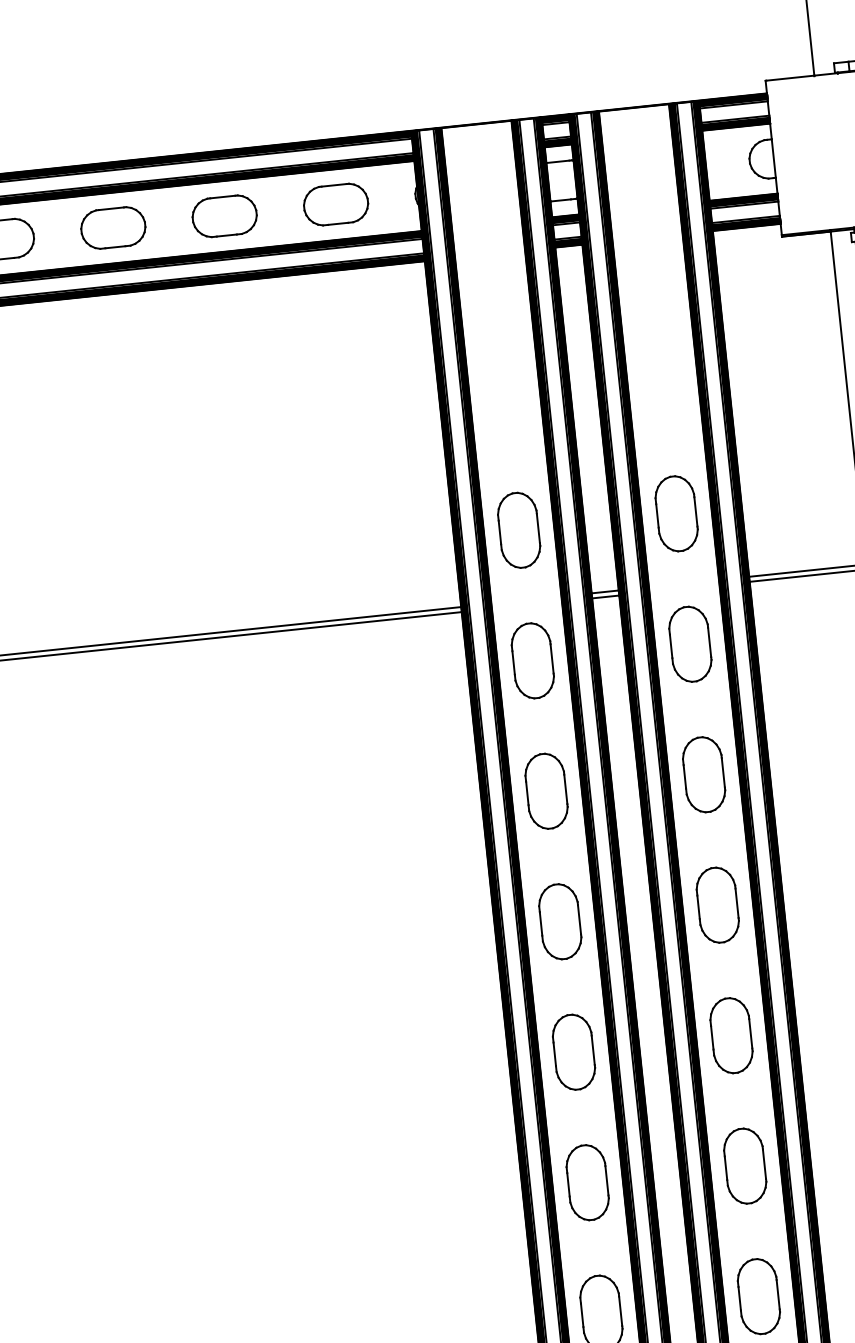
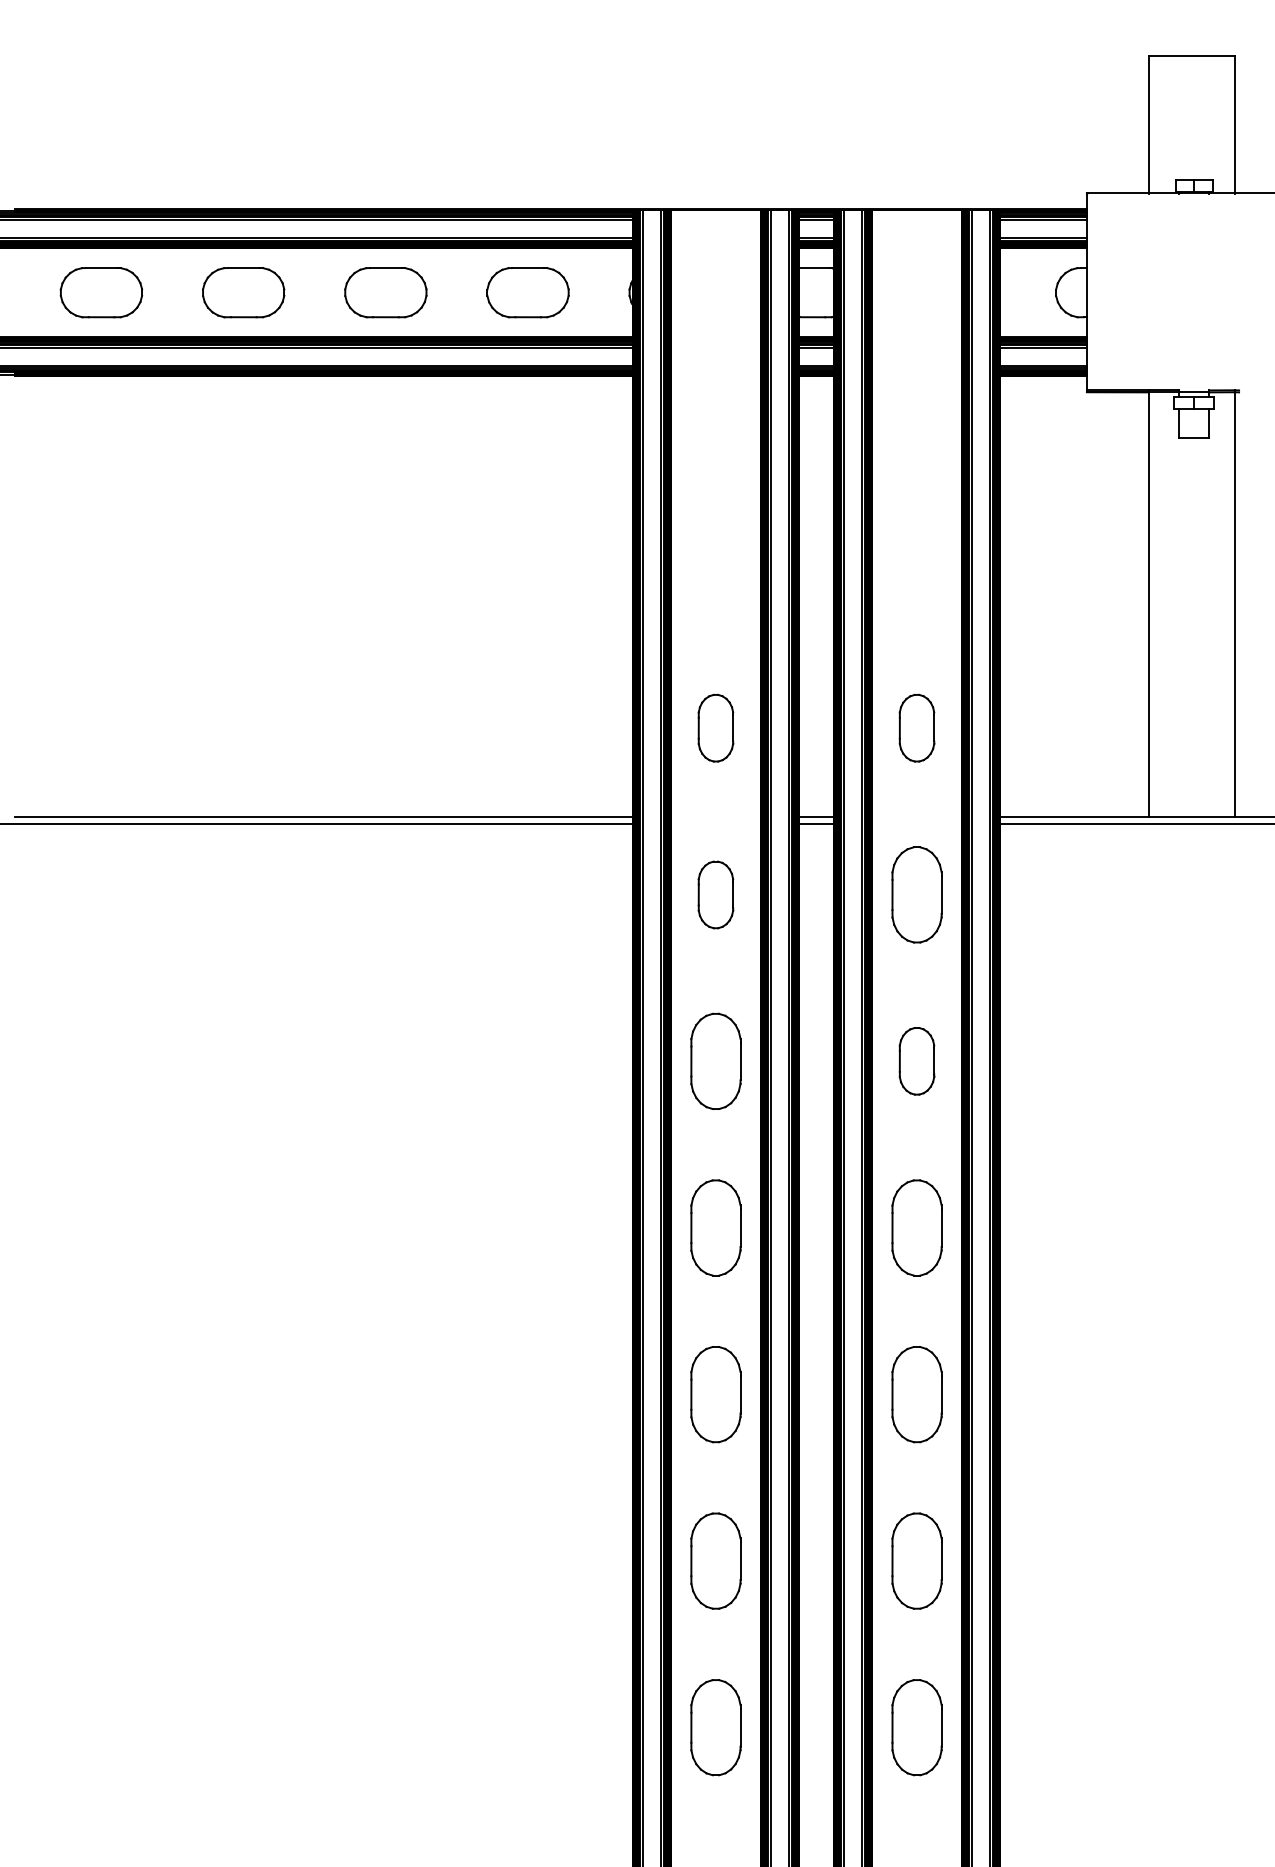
part: (676, 513) -> (916, 727), size x0.7
part: (518, 529) -> (715, 727), size x0.7
part: (532, 660) -> (715, 894), size x0.7
part: (703, 774) -> (916, 1060), size x0.7

